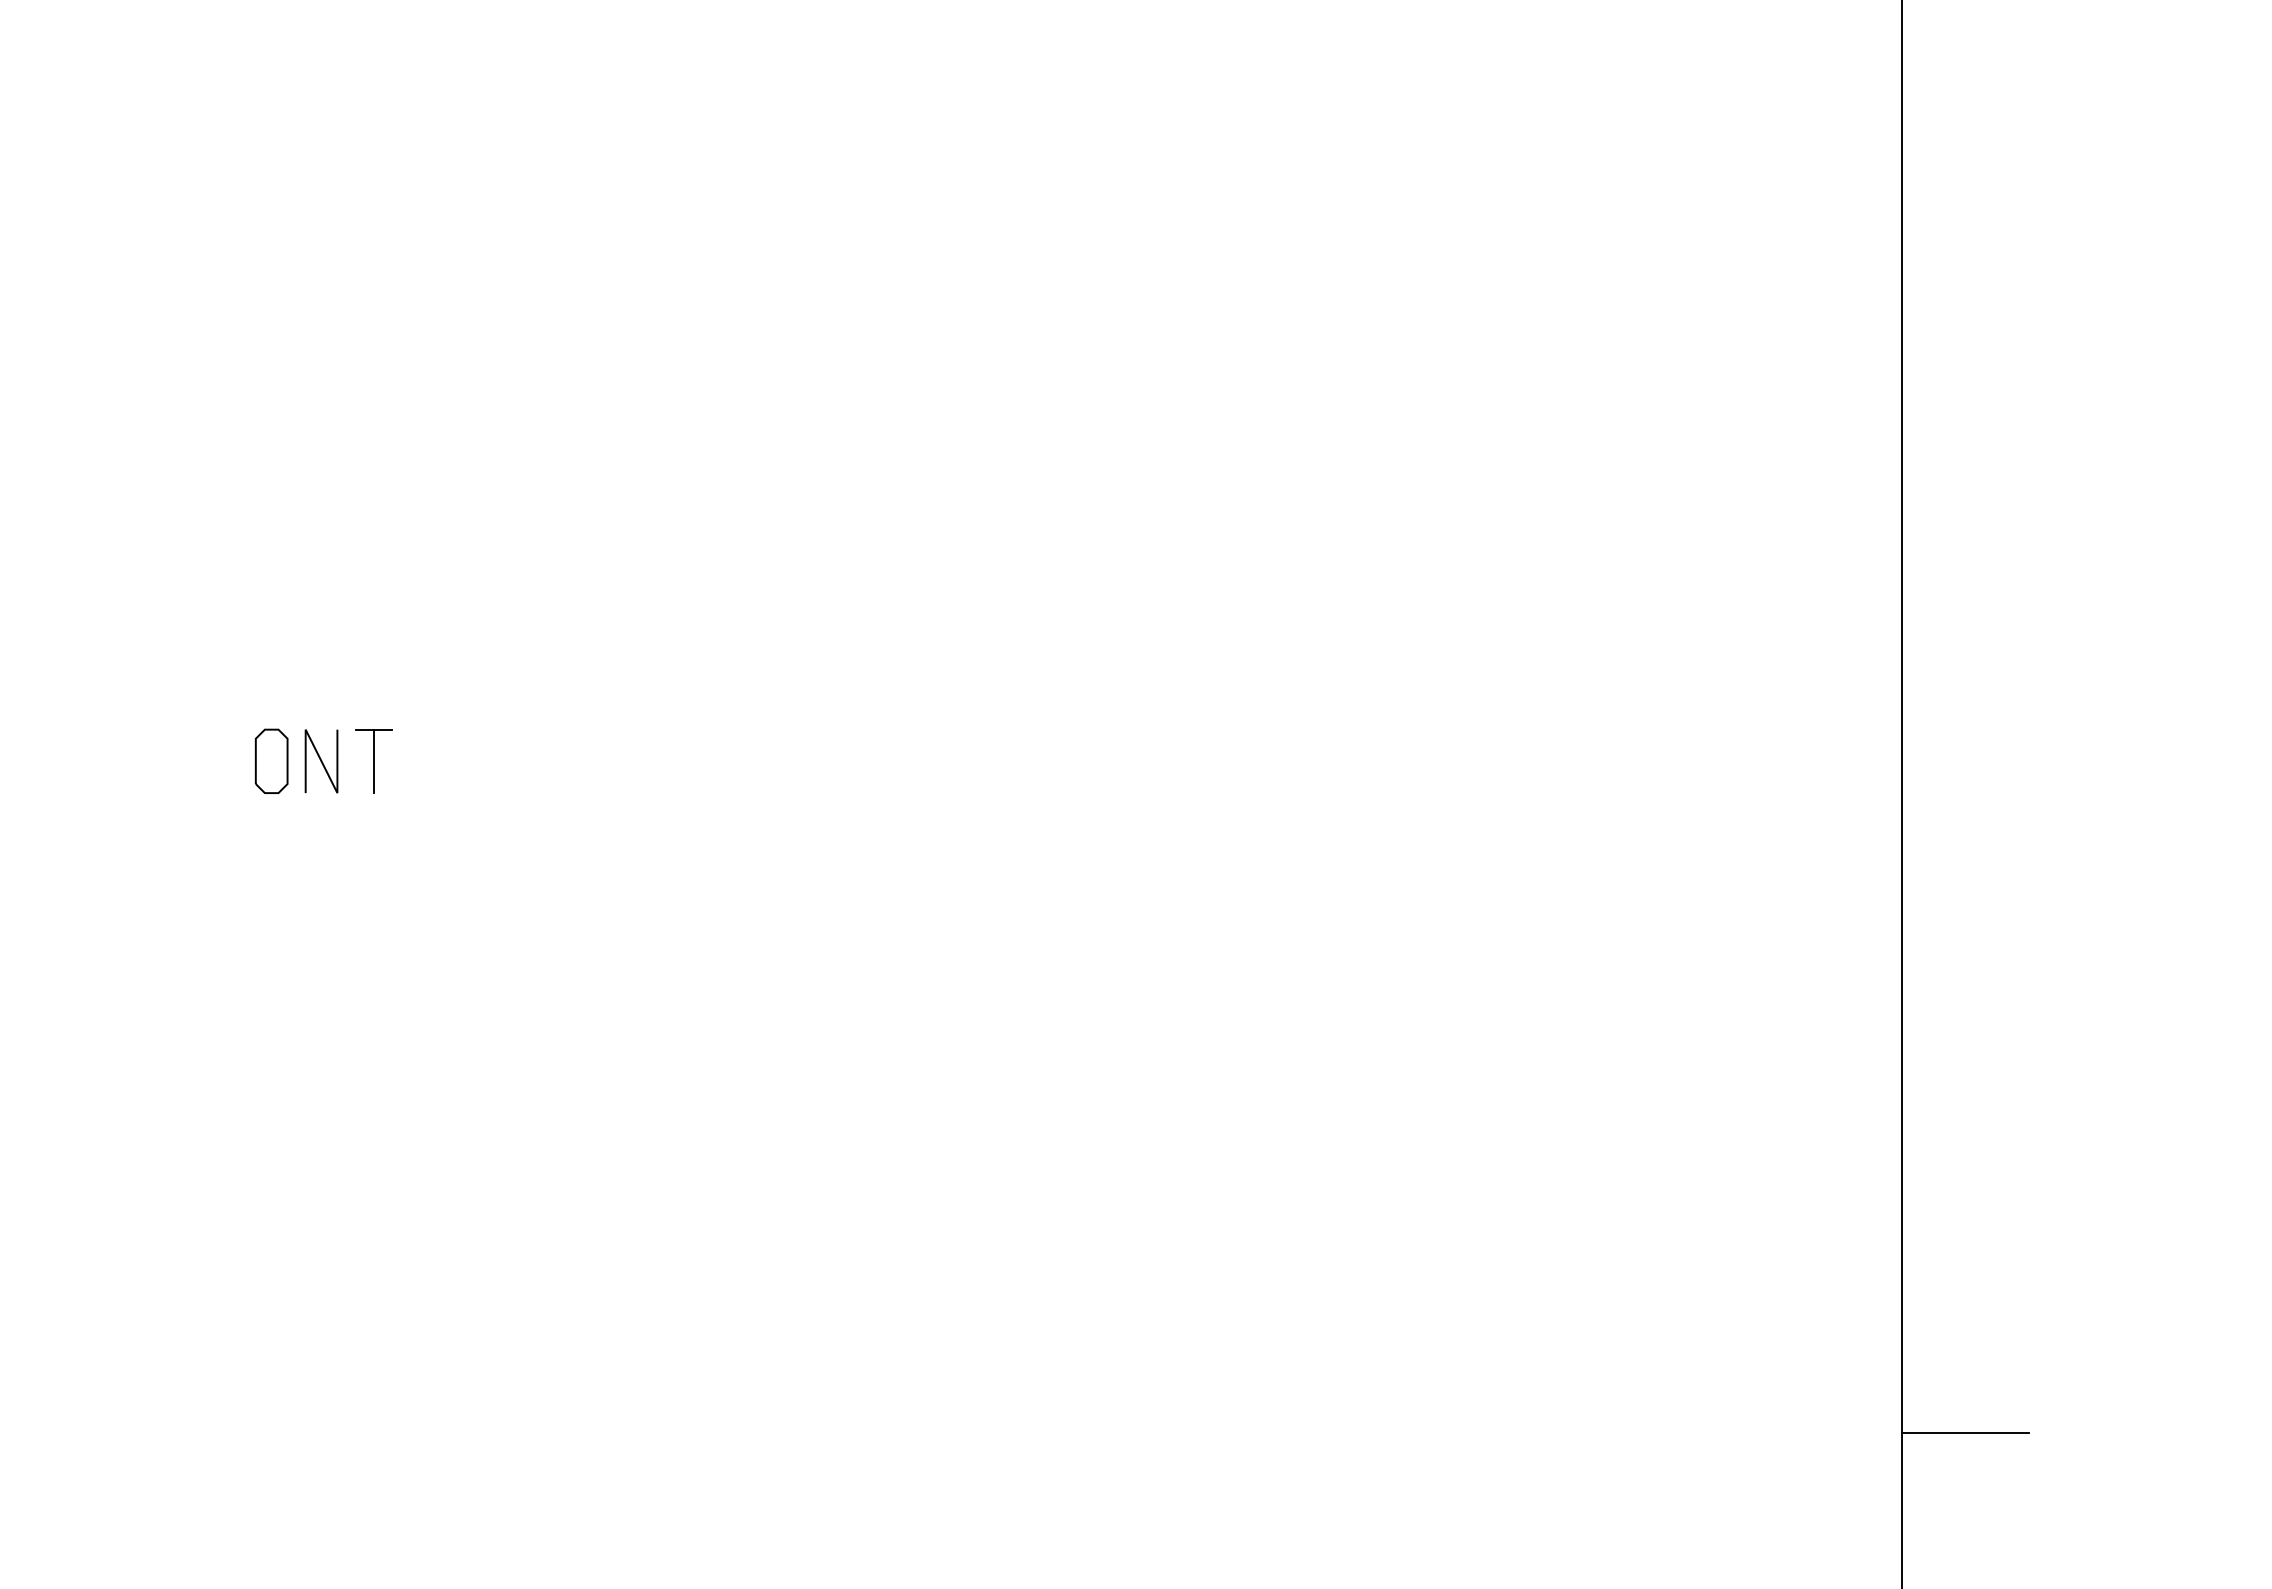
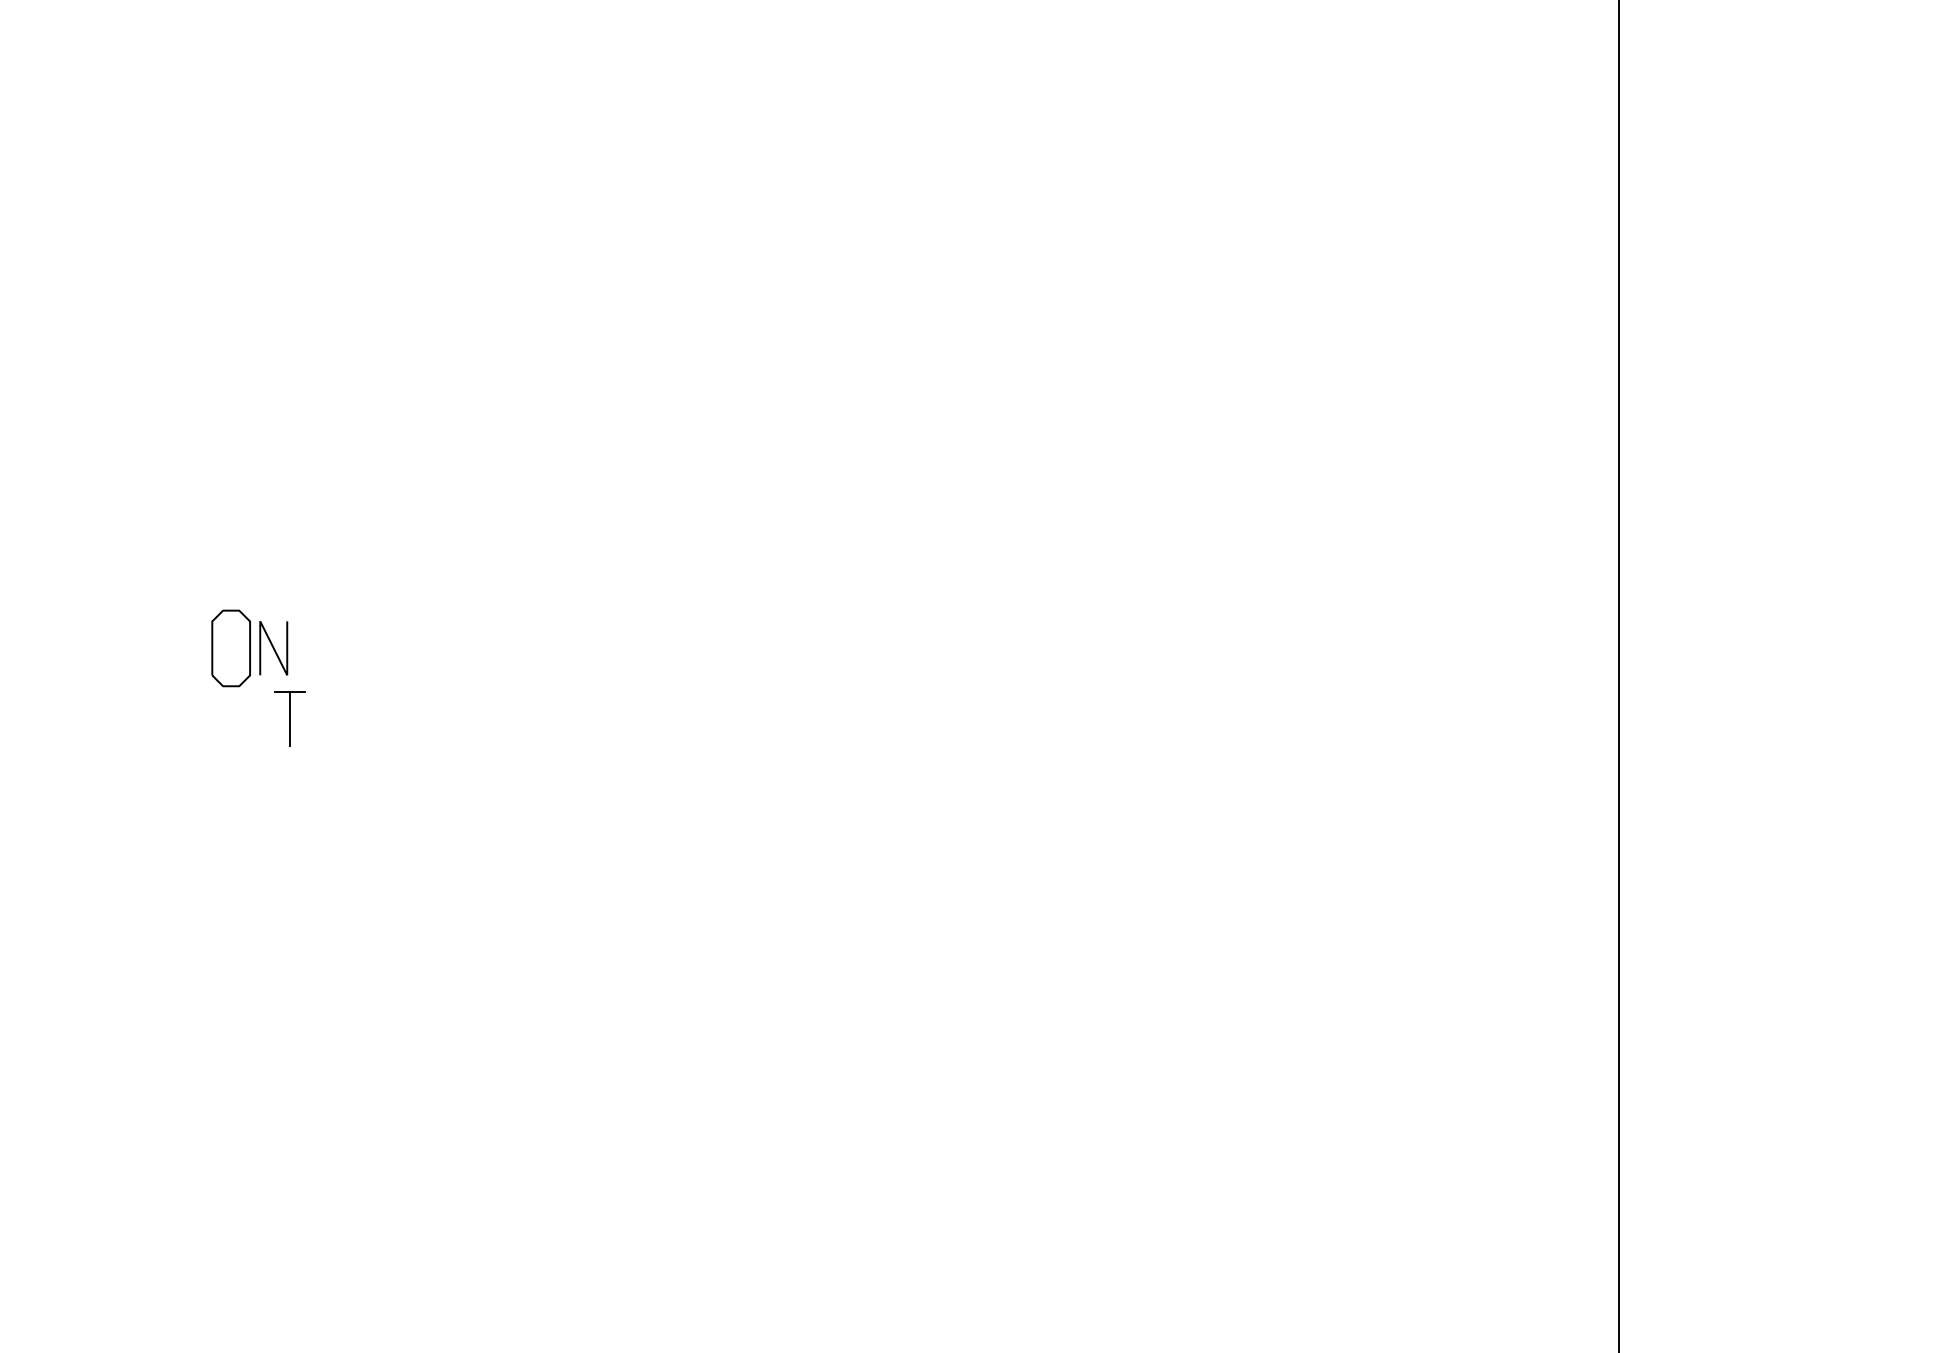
part: (271, 760) -> (231, 647), size x1.4
part: (373, 761) -> (289, 719), moved
line: (1965, 1432) -> (1673, 1219), removed

